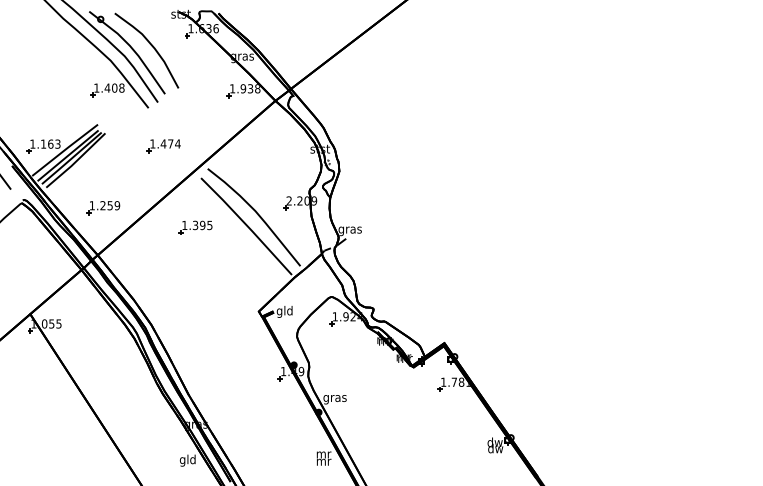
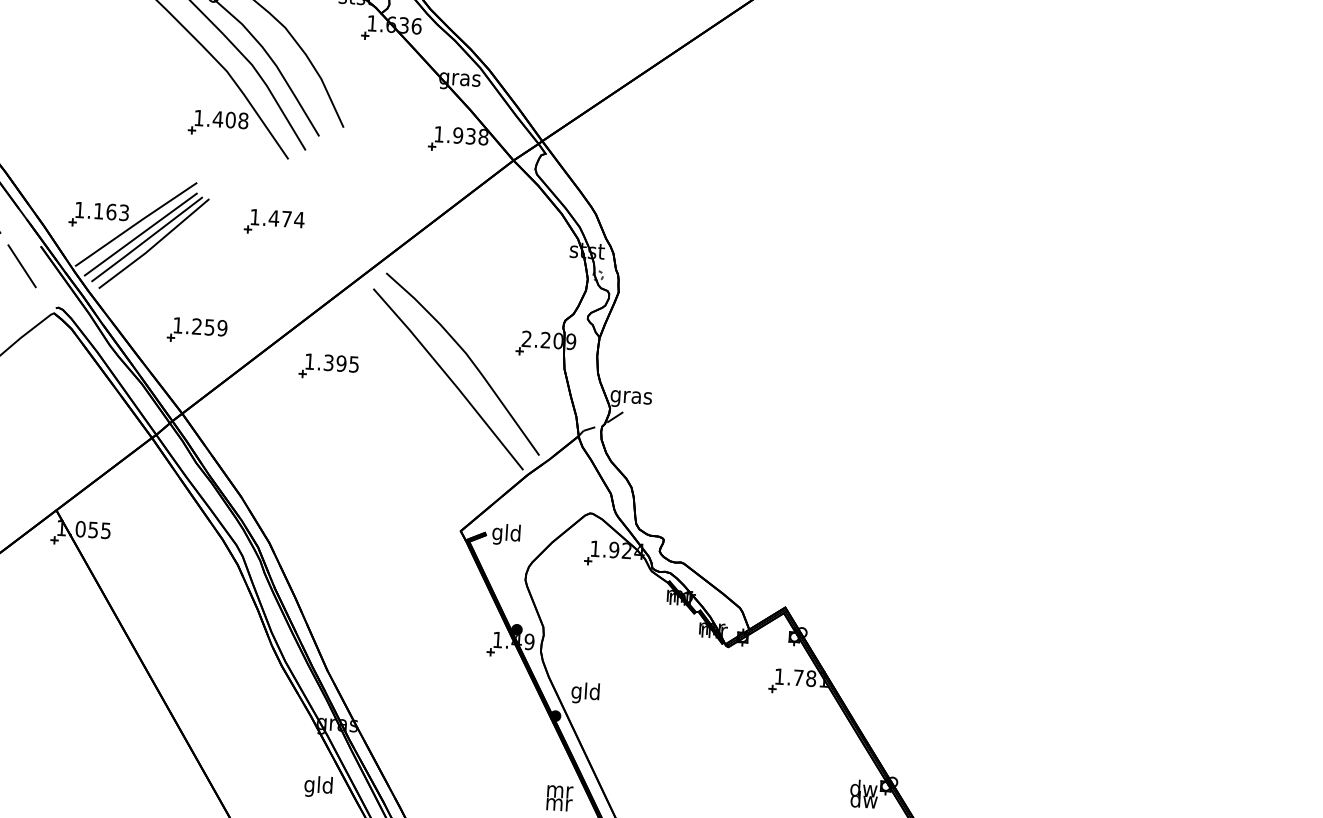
part: (163, 146) -> (273, 222), moved
part: (195, 227) -> (328, 366), moved
text: (334, 398) -> (584, 693), gras -> gld

